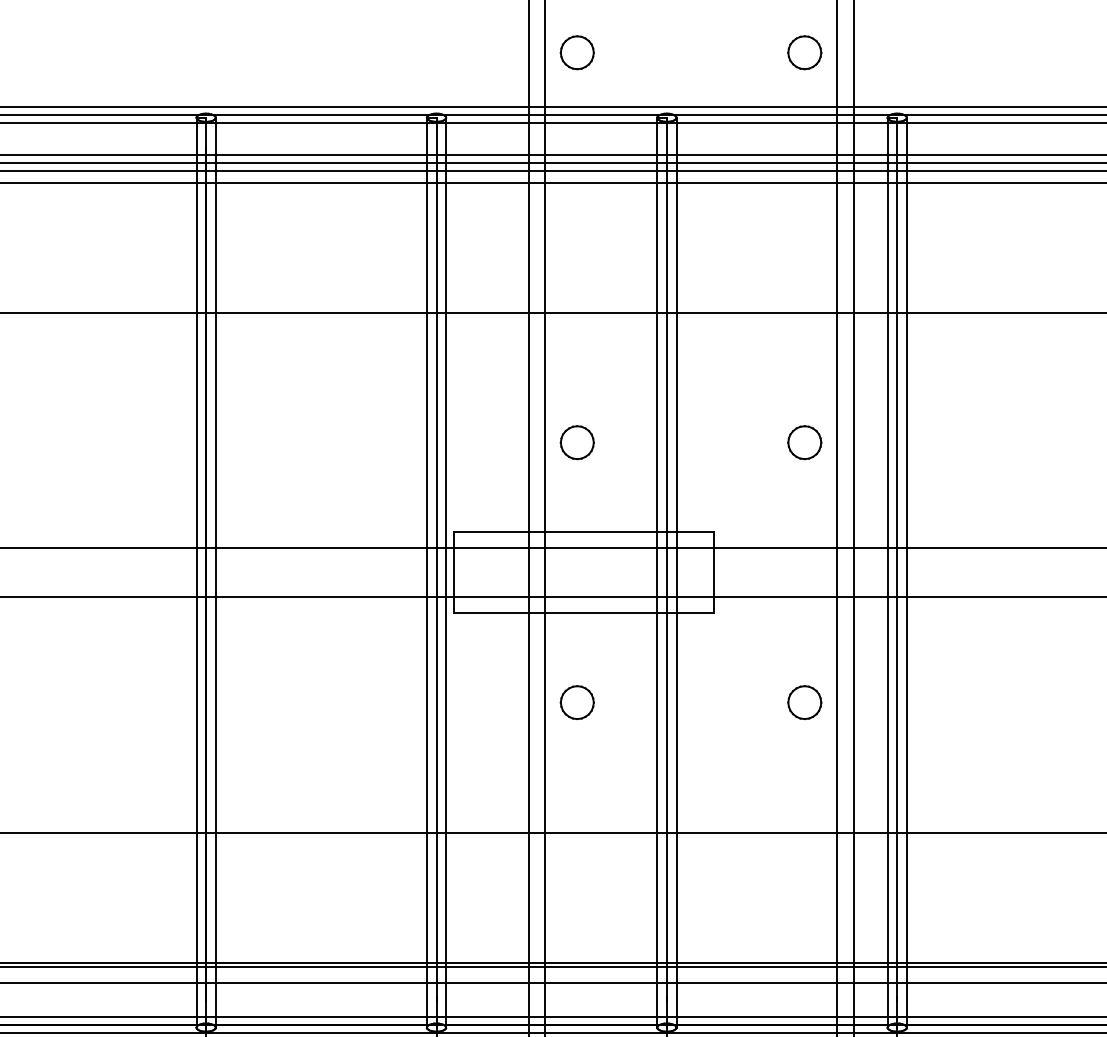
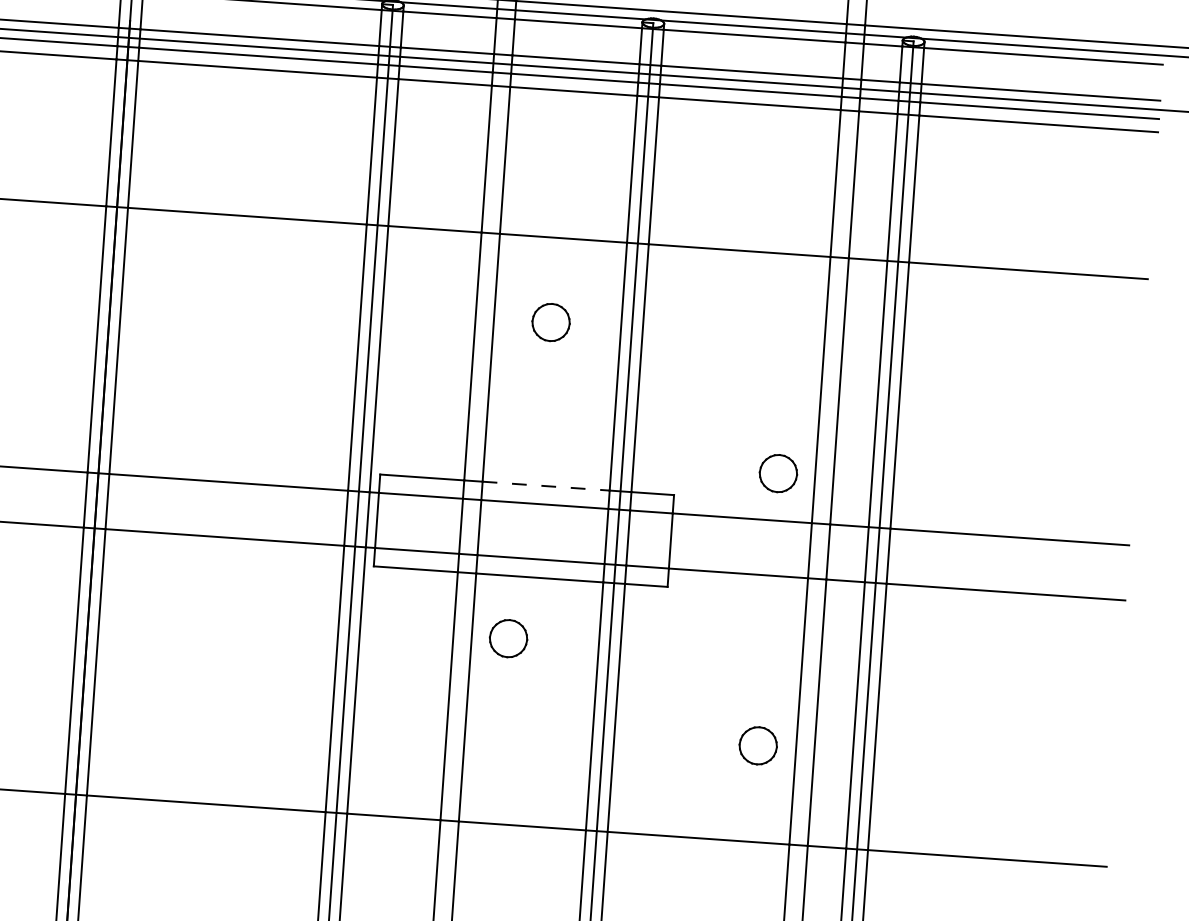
part: (576, 442) -> (550, 322), moved
part: (804, 442) -> (778, 473), moved
line: (601, 532) -> (546, 486), solid -> dashed
part: (576, 702) -> (507, 638), moved
part: (804, 702) -> (757, 745), moved

